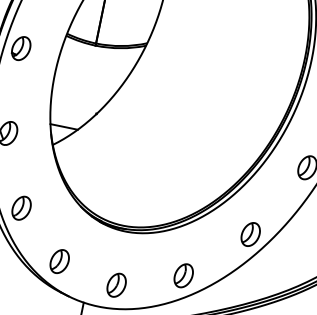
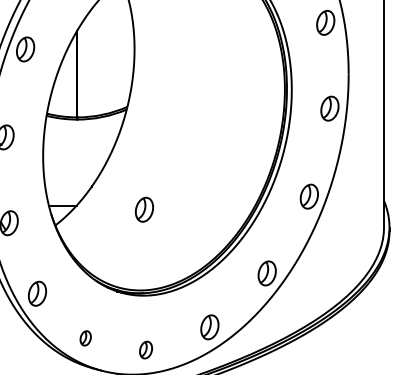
part: (143, 147) -> (144, 209), added
part: (59, 261) -> (85, 338), size x0.6
part: (116, 284) -> (145, 349), size x0.7

